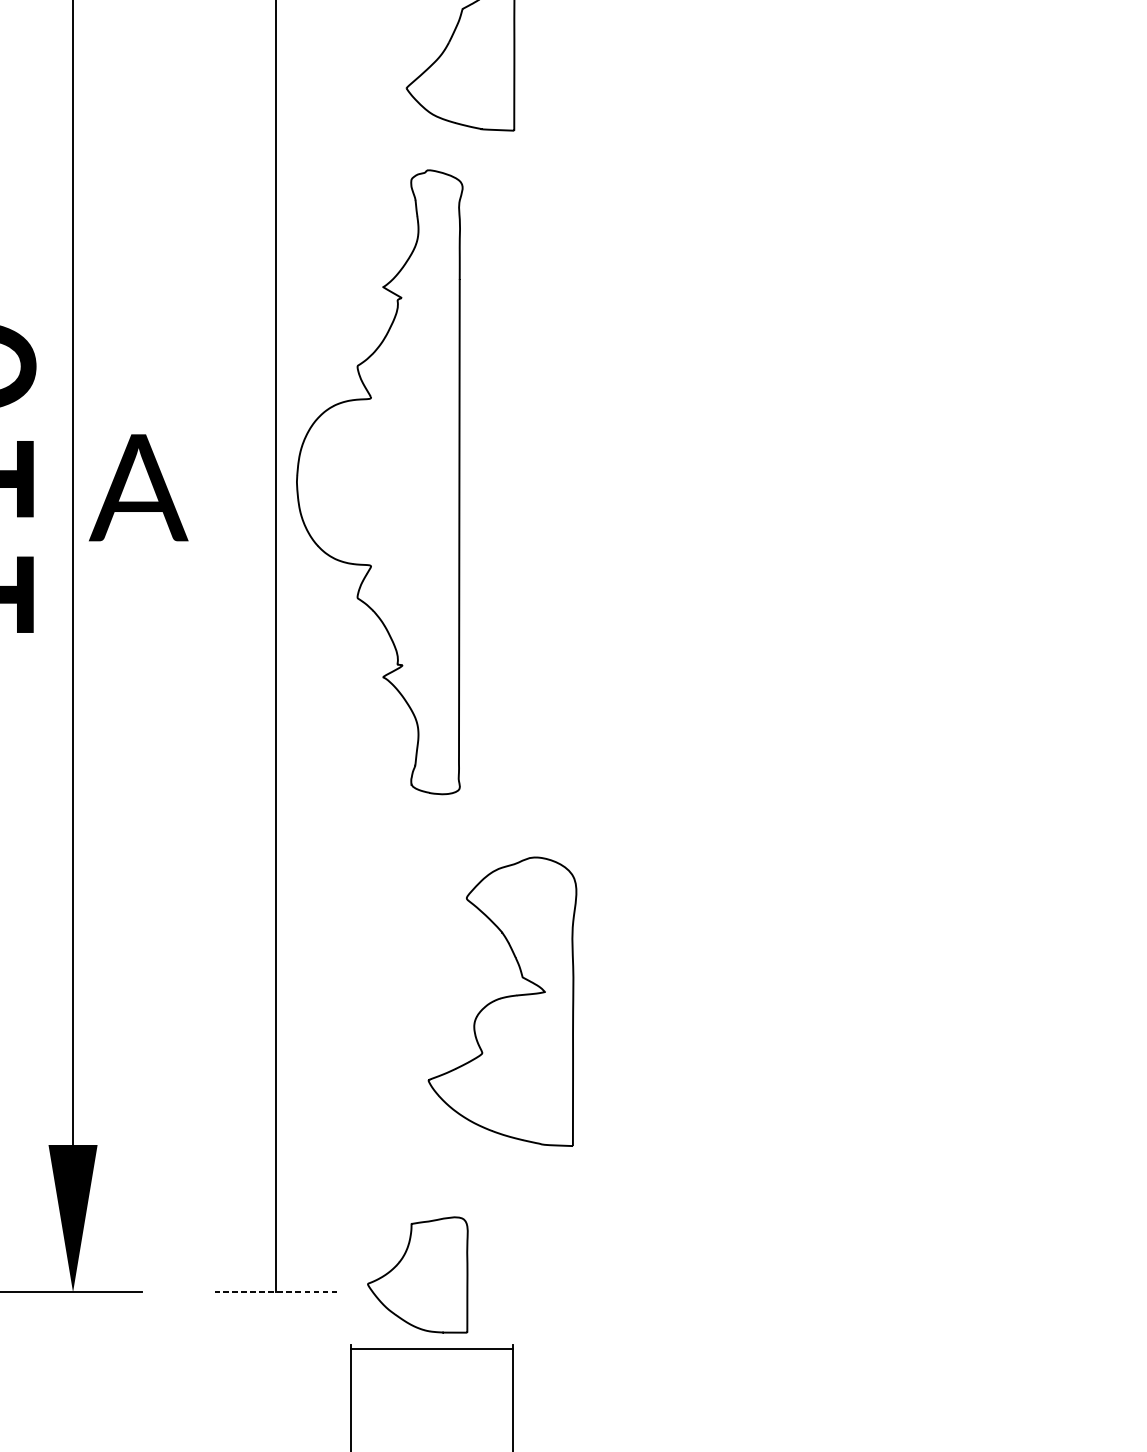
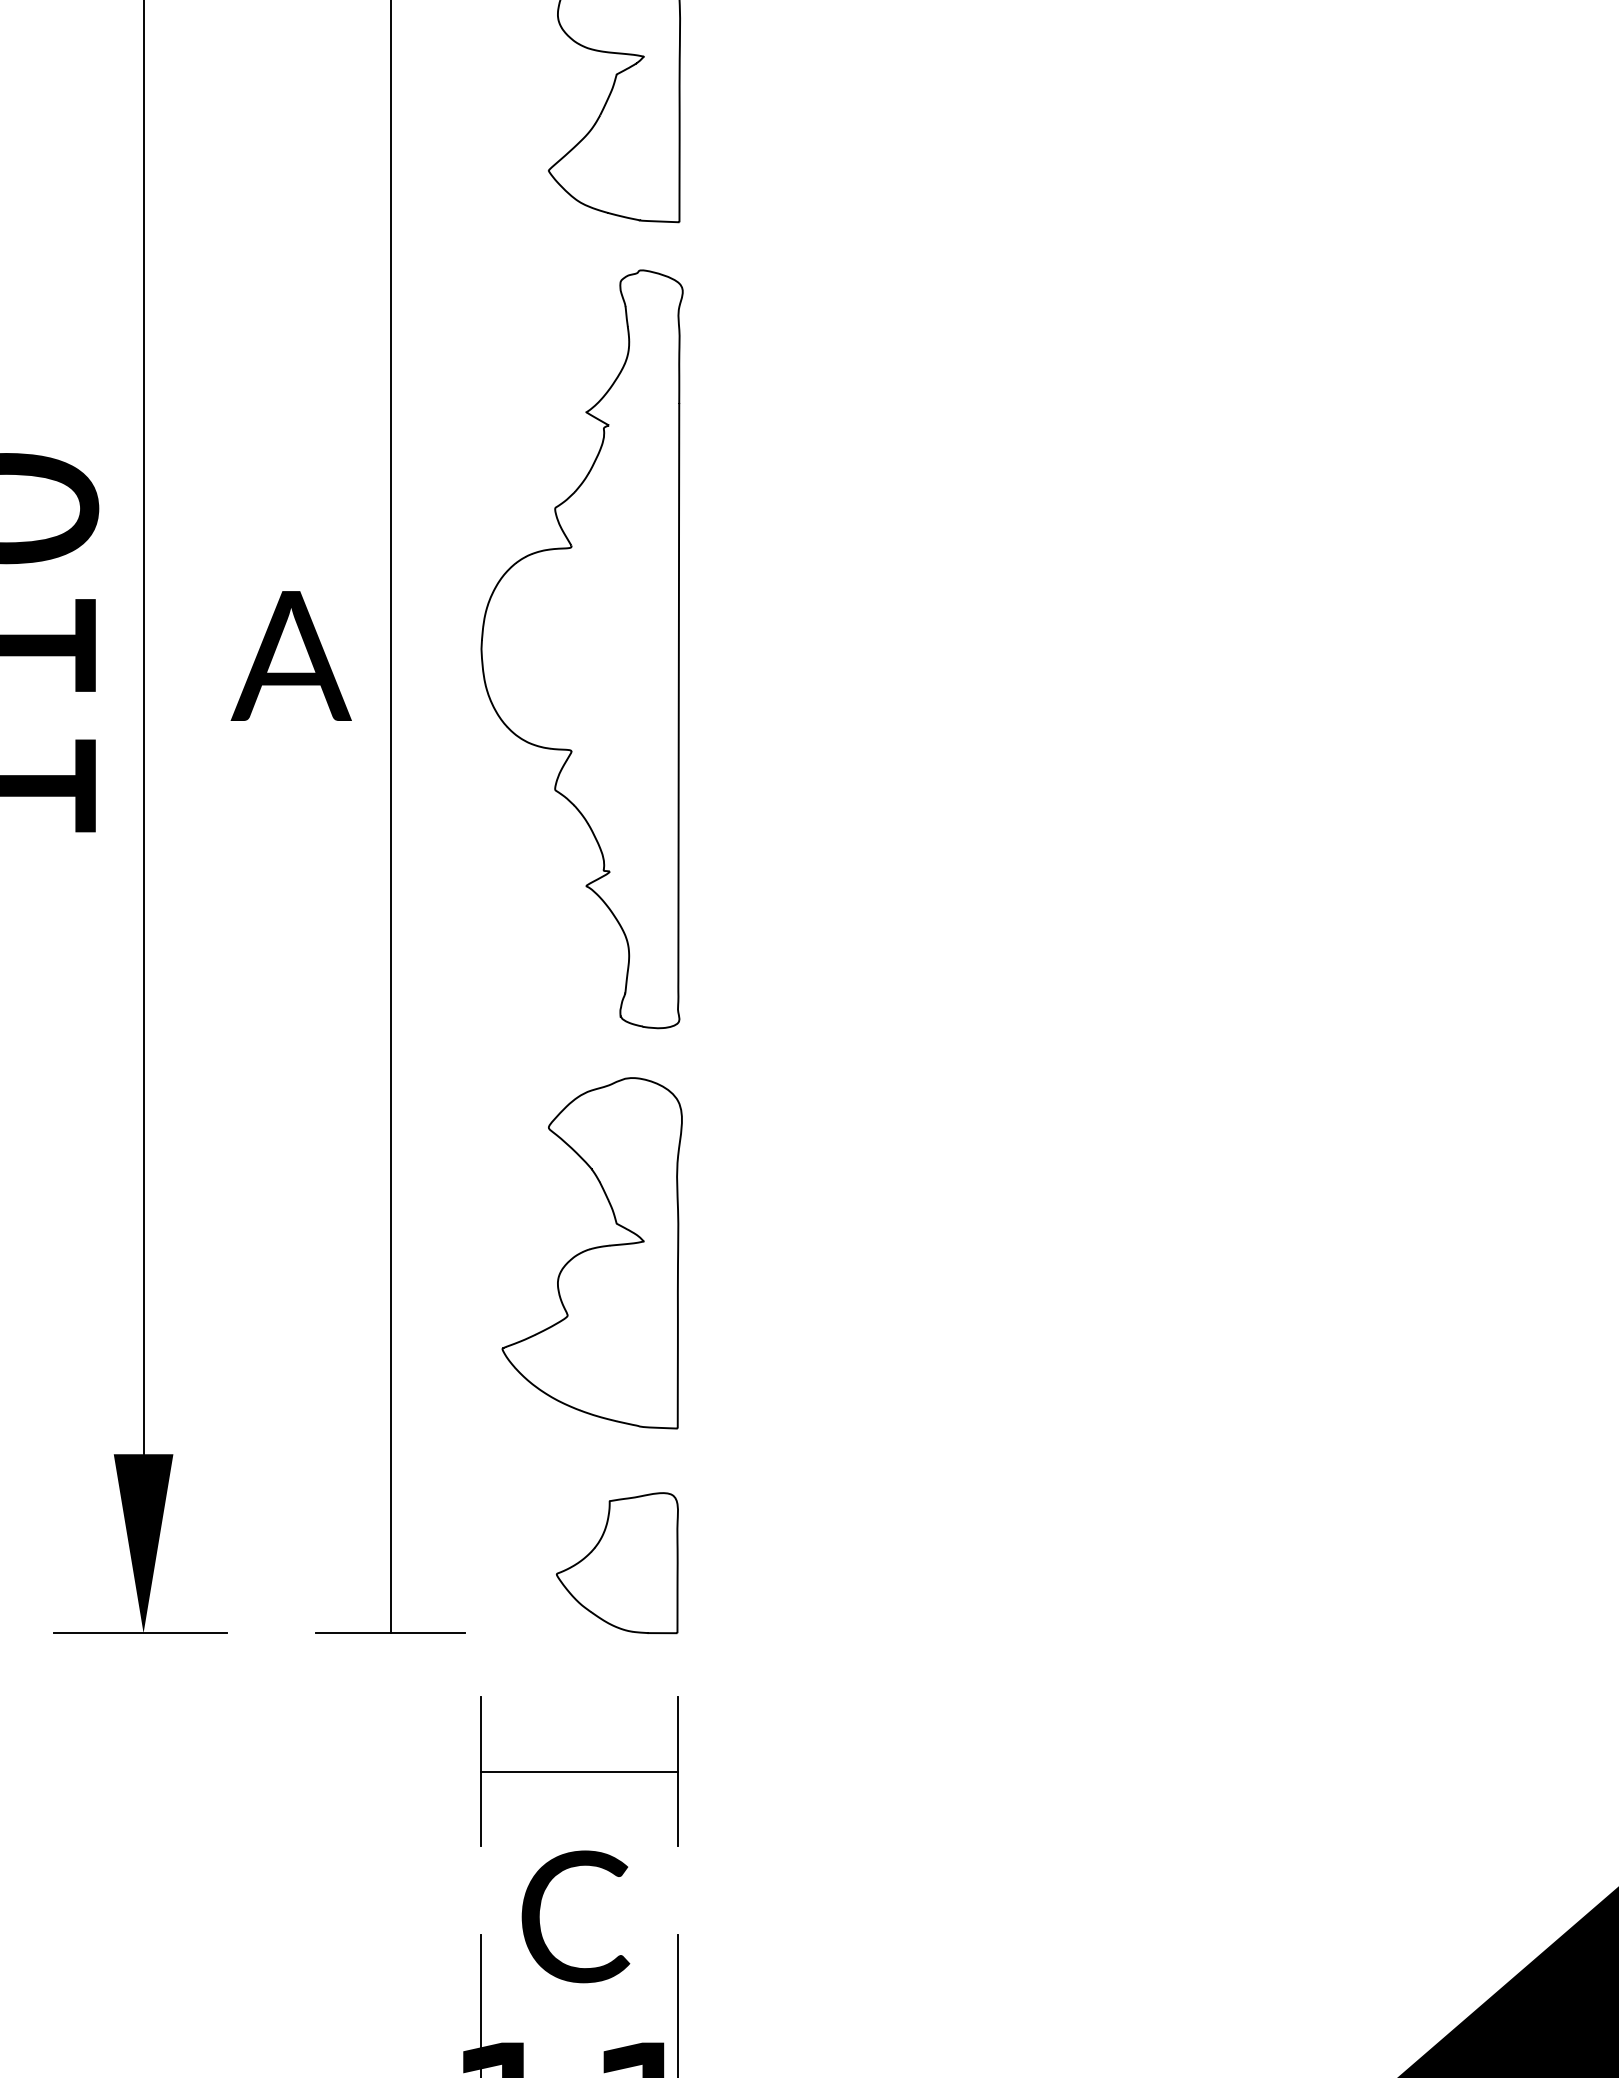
part: (379, 482) -> (581, 649), moved
text: (138, 487) -> (290, 655), moved
part: (501, 1001) -> (591, 1253), moved
part: (417, 1275) -> (617, 1563), moved
line: (276, 1292) -> (390, 1633), dashed -> solid
line: (431, 1349) -> (579, 1771), moved

